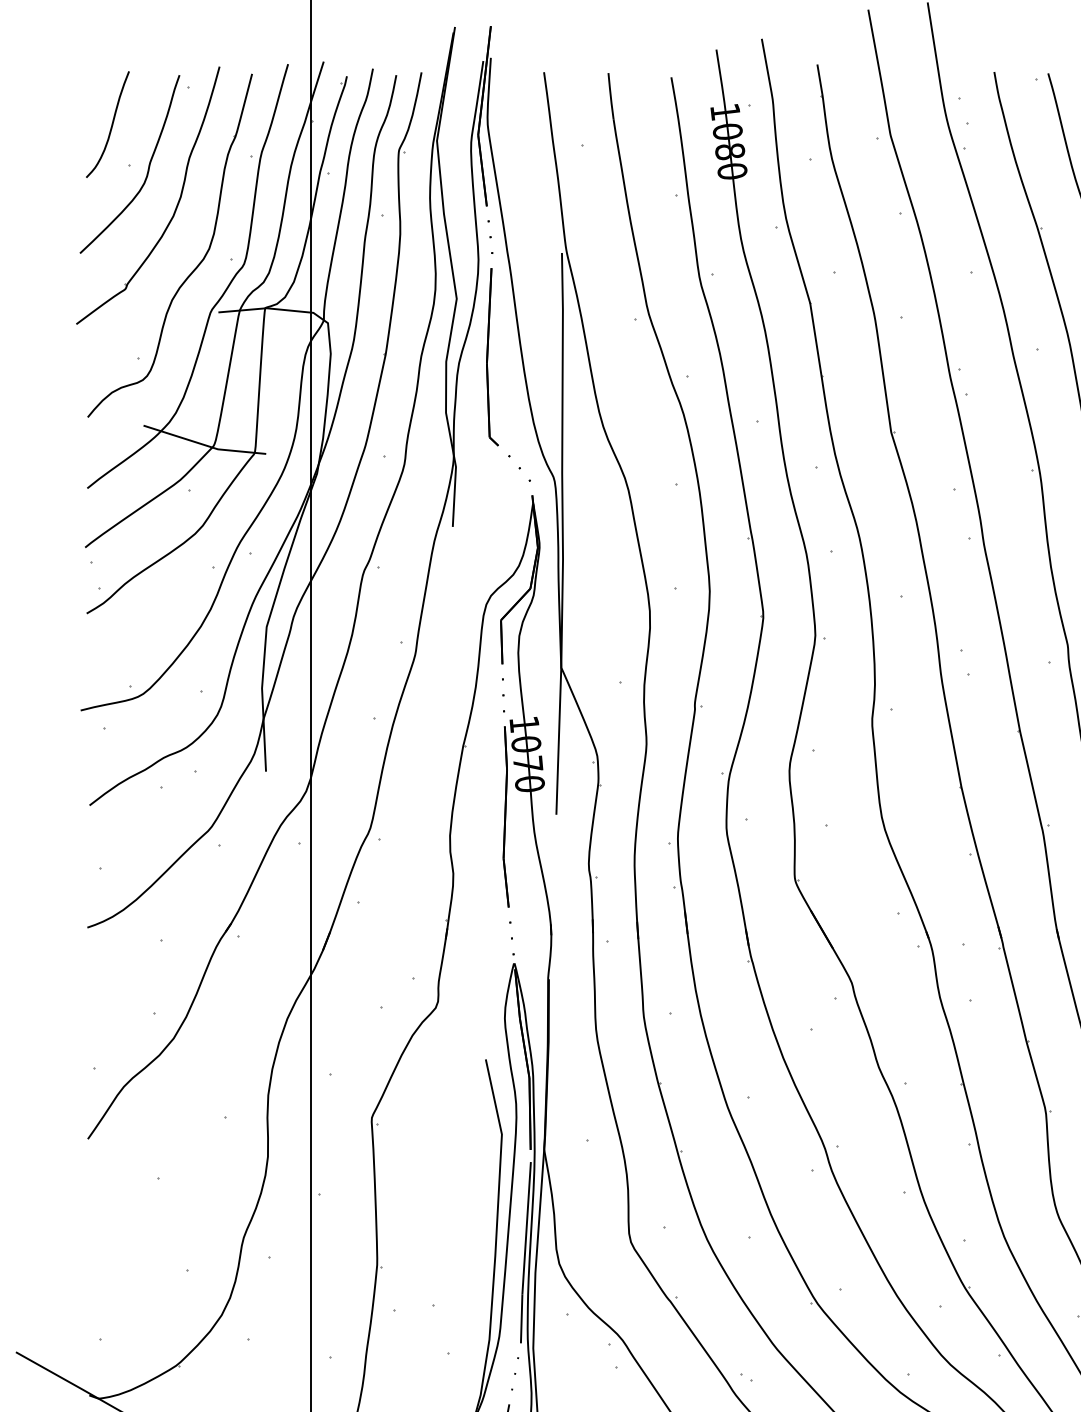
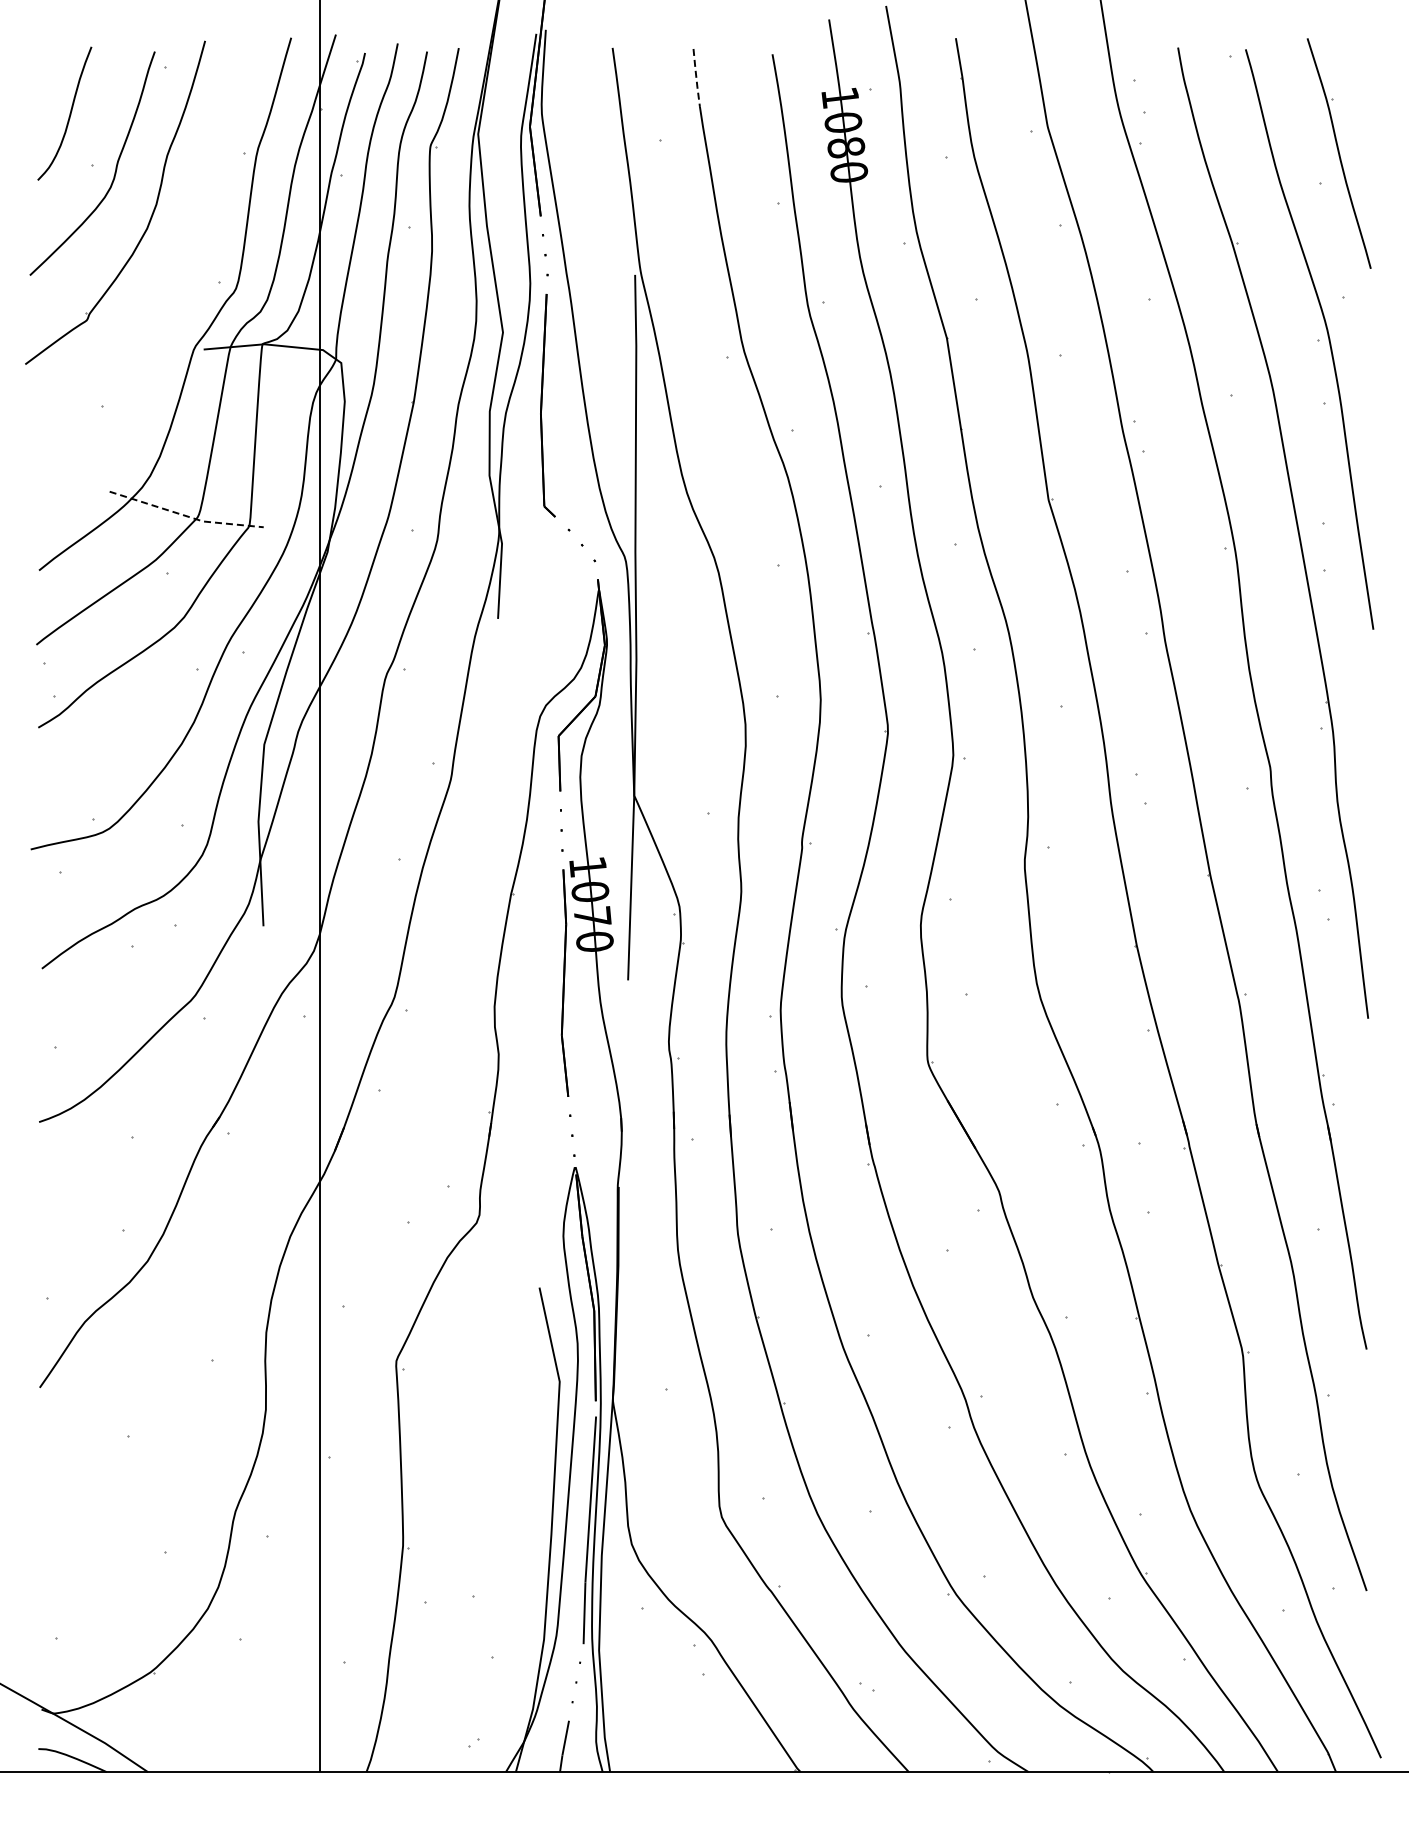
line: (610, 96) -> (696, 78), solid -> dashed
part: (195, 267) -> (175, 292), removed
line: (204, 445) -> (186, 516), solid -> dashed

